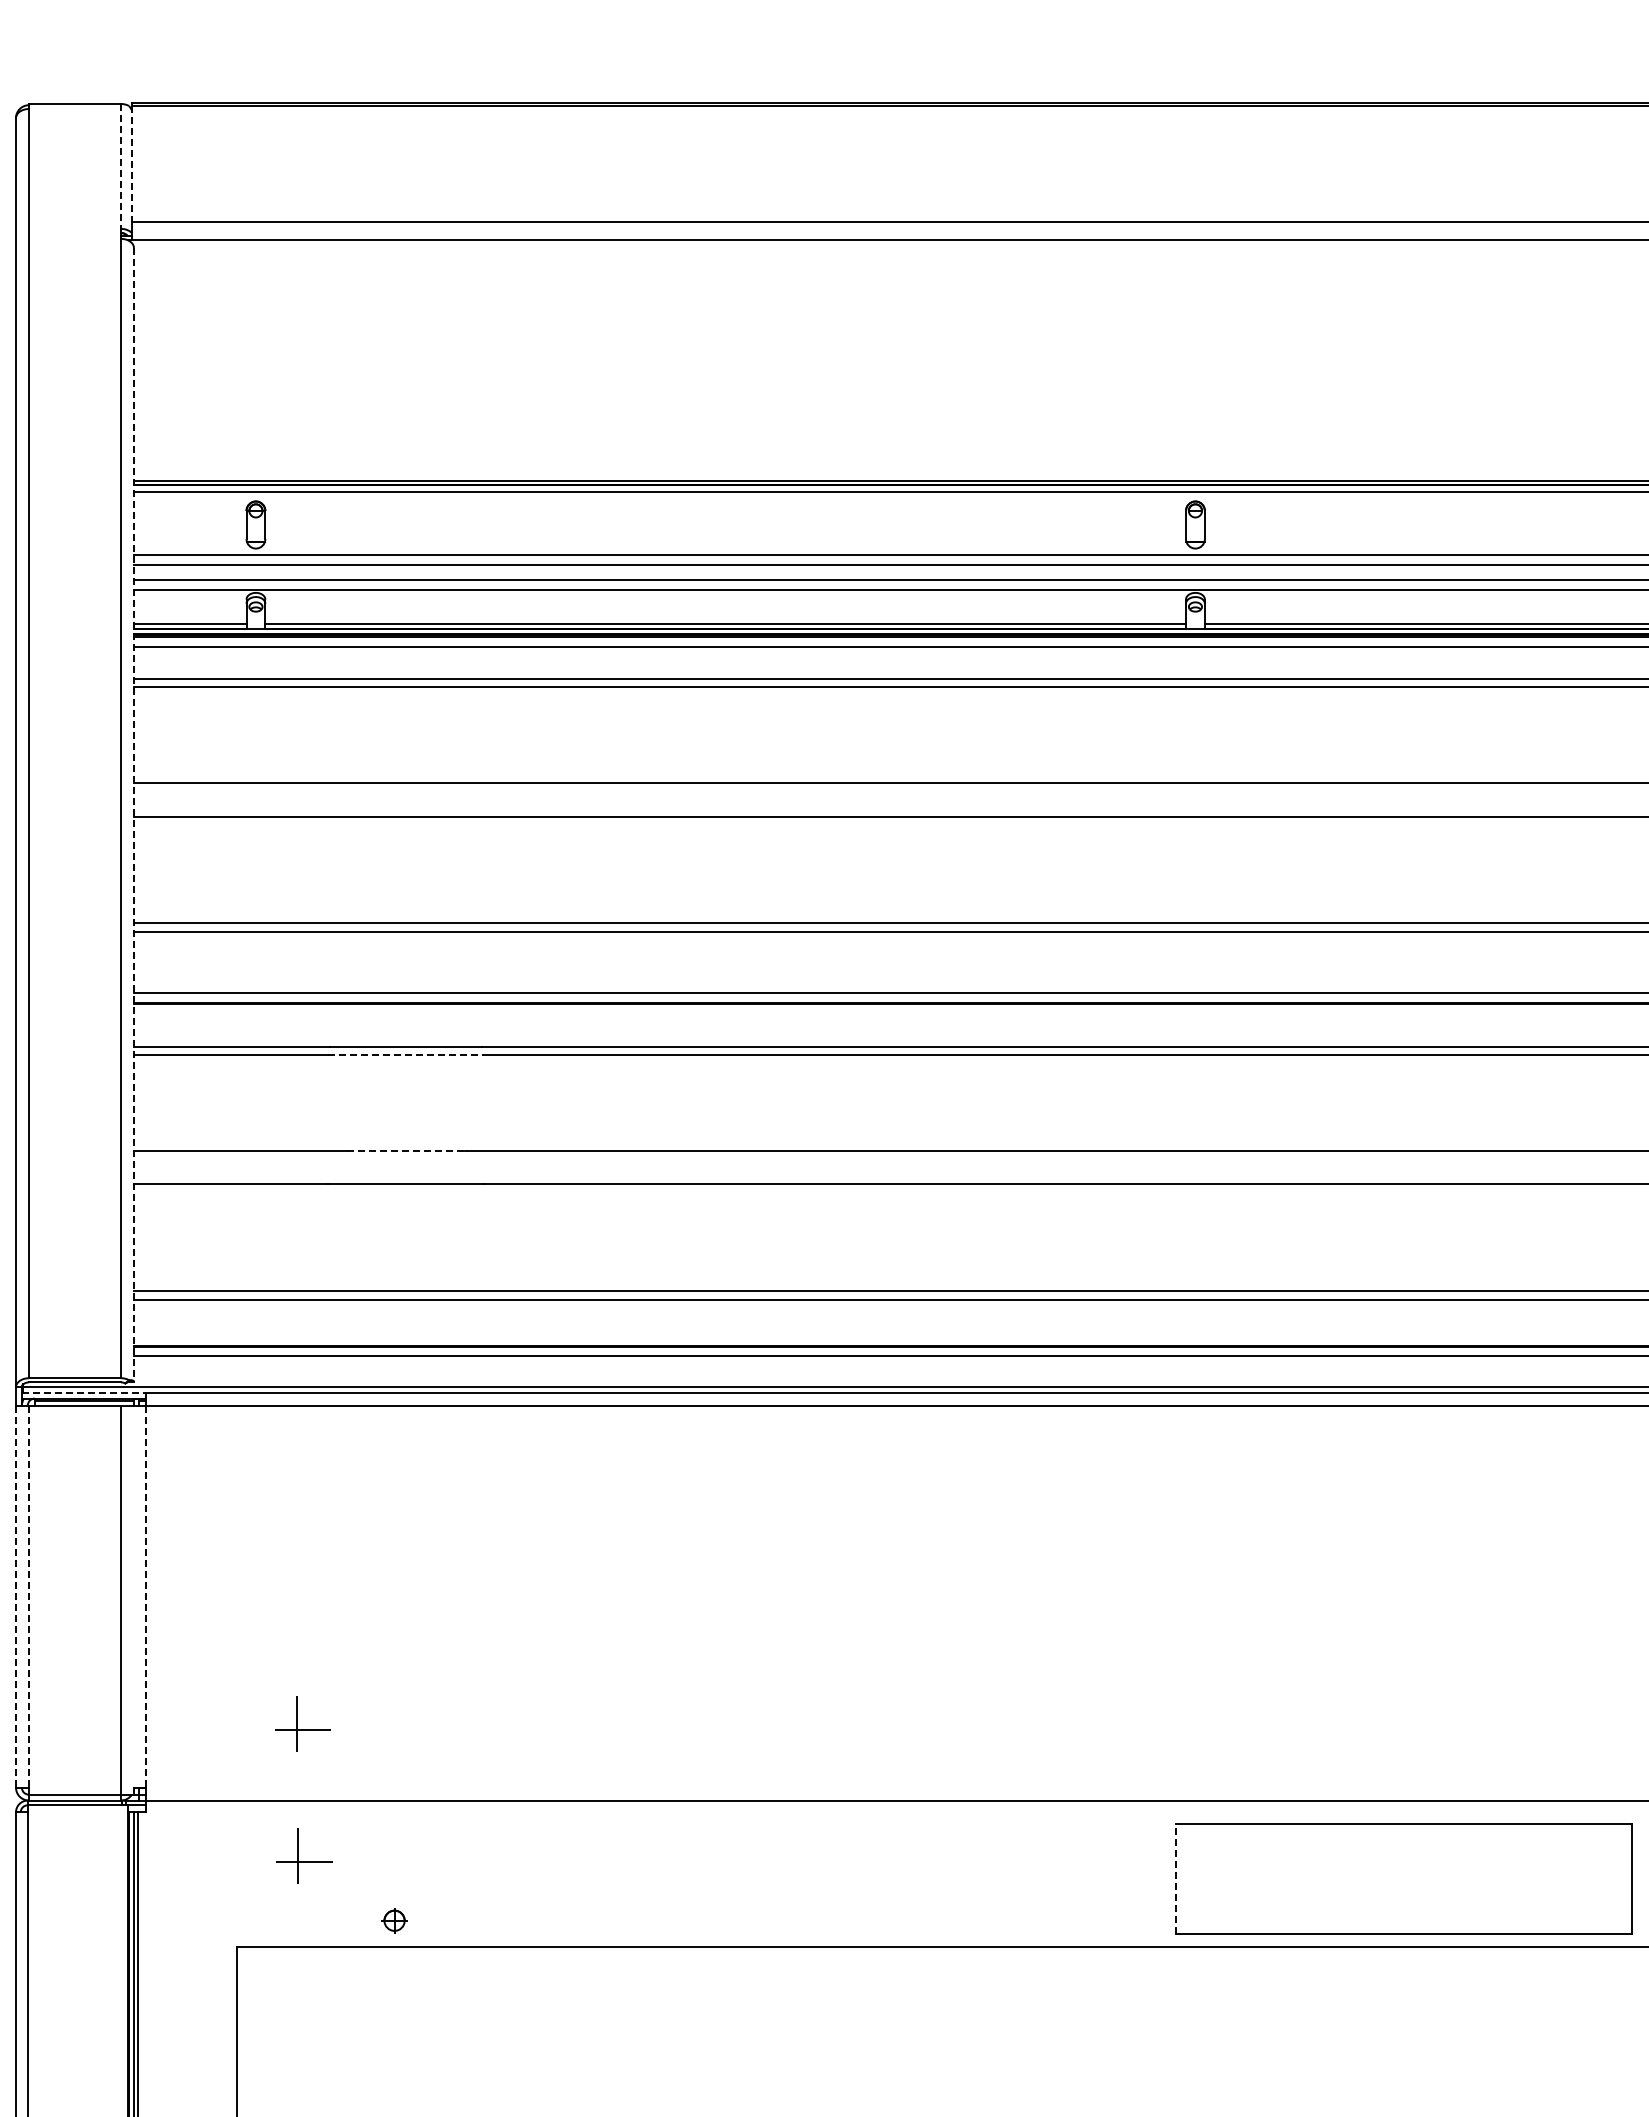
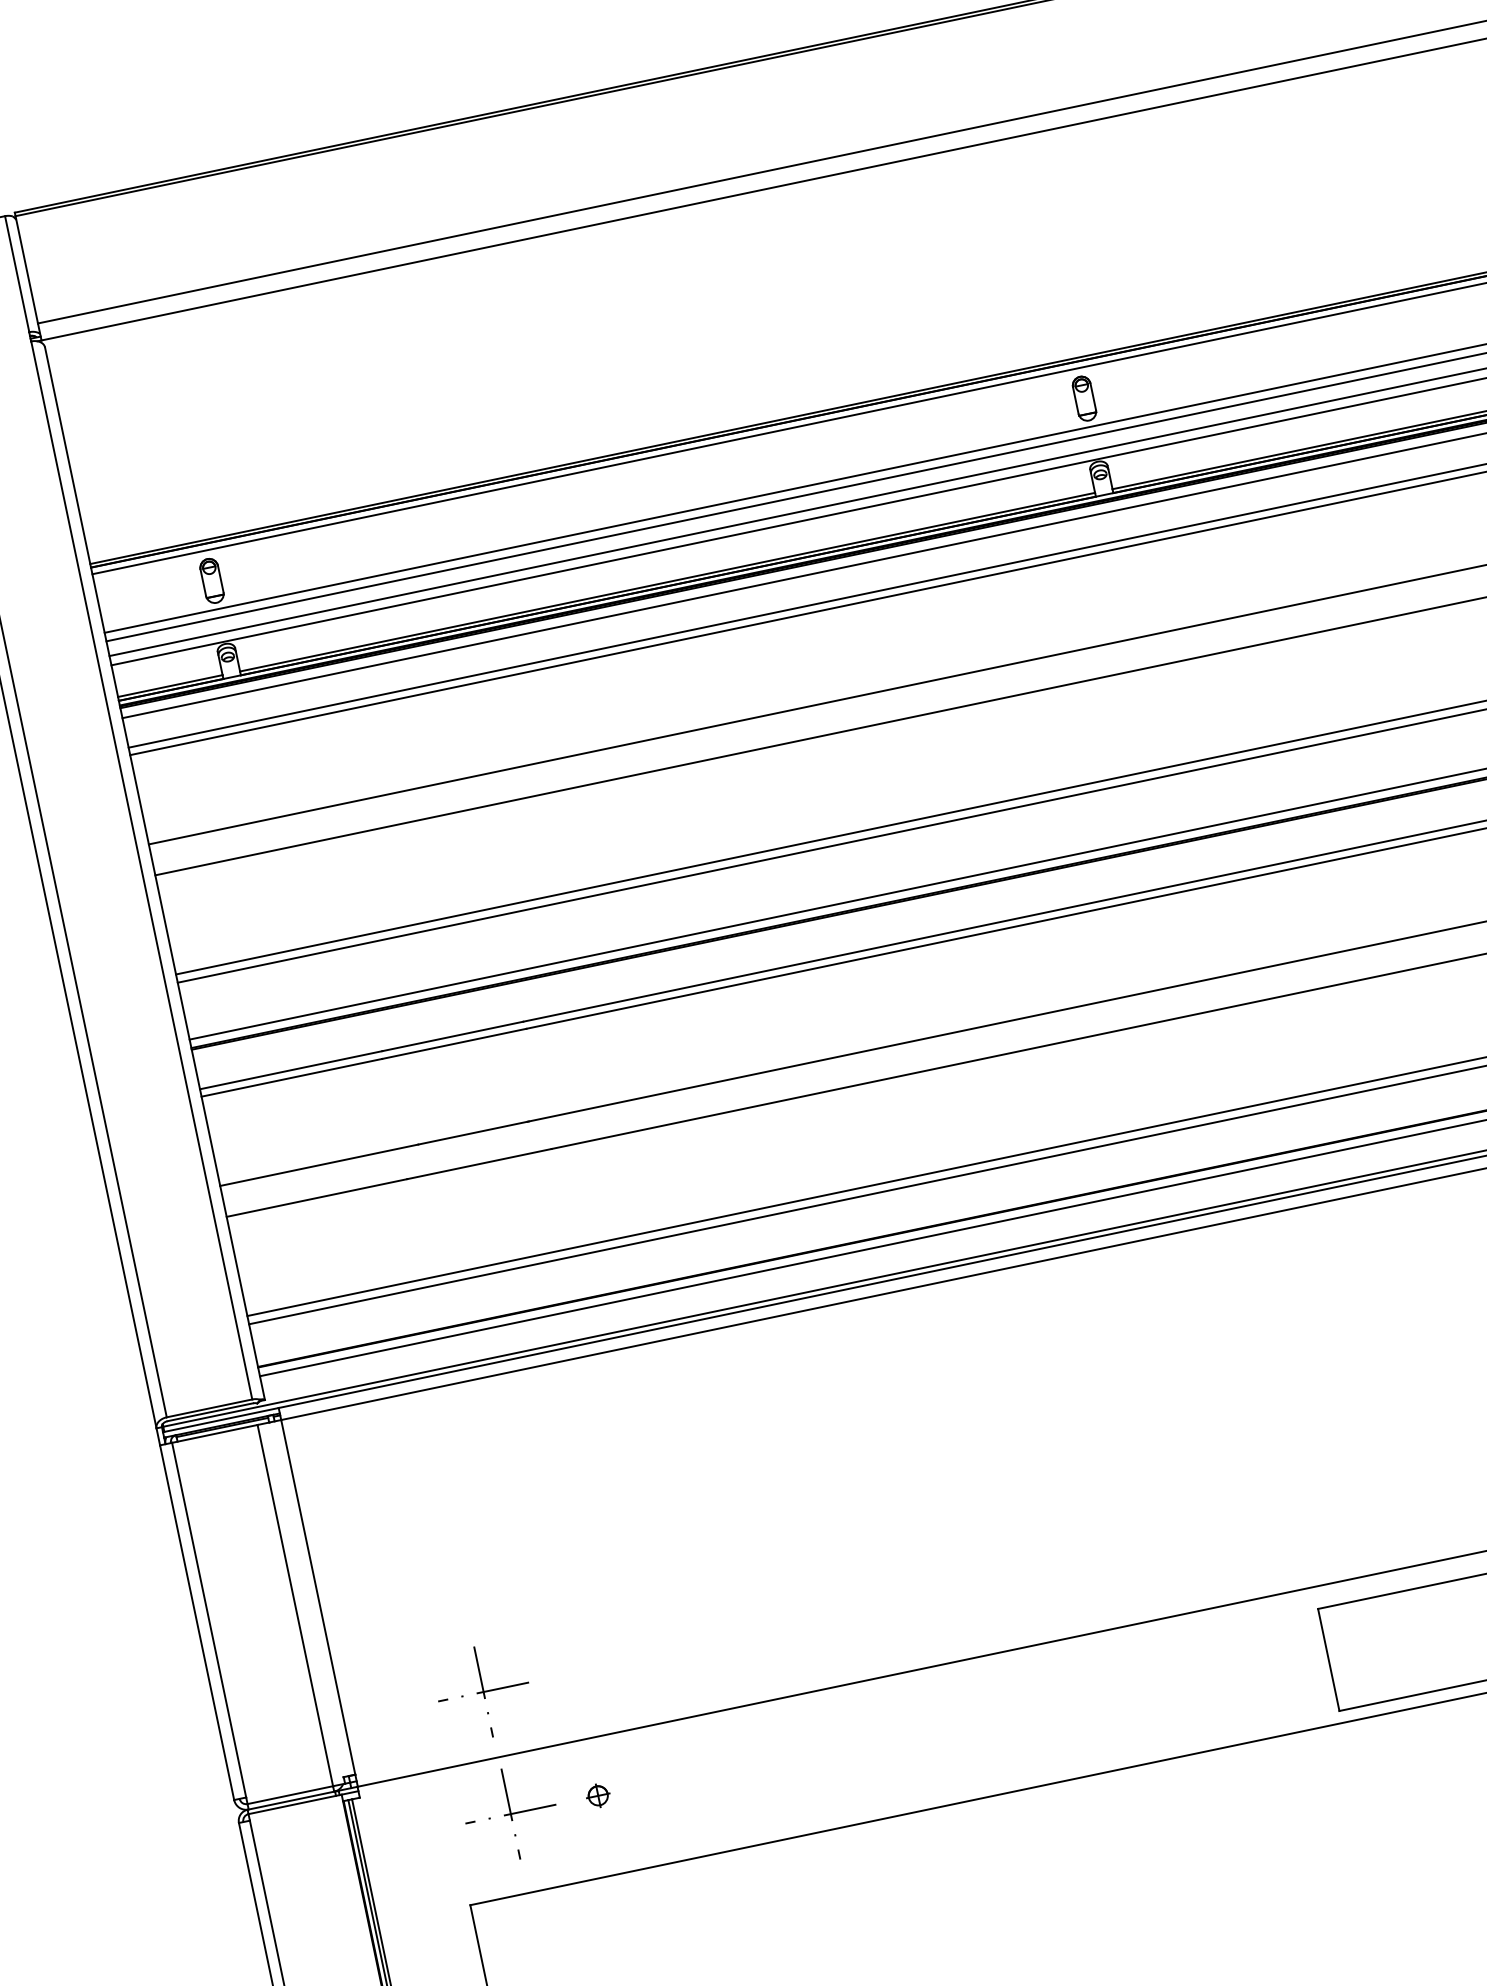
line: (131, 164) -> (26, 270), dashed -> solid
line: (121, 166) -> (17, 274), dashed -> solid
line: (133, 814) -> (154, 873), dashed -> solid
line: (406, 1054) -> (454, 1043), dashed -> solid
line: (406, 1151) -> (473, 1133), dashed -> solid
line: (84, 1392) -> (221, 1419), dashed -> solid
line: (16, 1596) -> (197, 1622), dashed -> solid
line: (28, 1596) -> (208, 1620), dashed -> solid
line: (146, 1596) -> (318, 1597), dashed -> solid
part: (296, 1729) -> (483, 1691), size x1.43
part: (298, 1861) -> (510, 1813), size x1.43
line: (1175, 1879) -> (1328, 1660), dashed -> solid
part: (394, 1920) -> (598, 1795), moved

